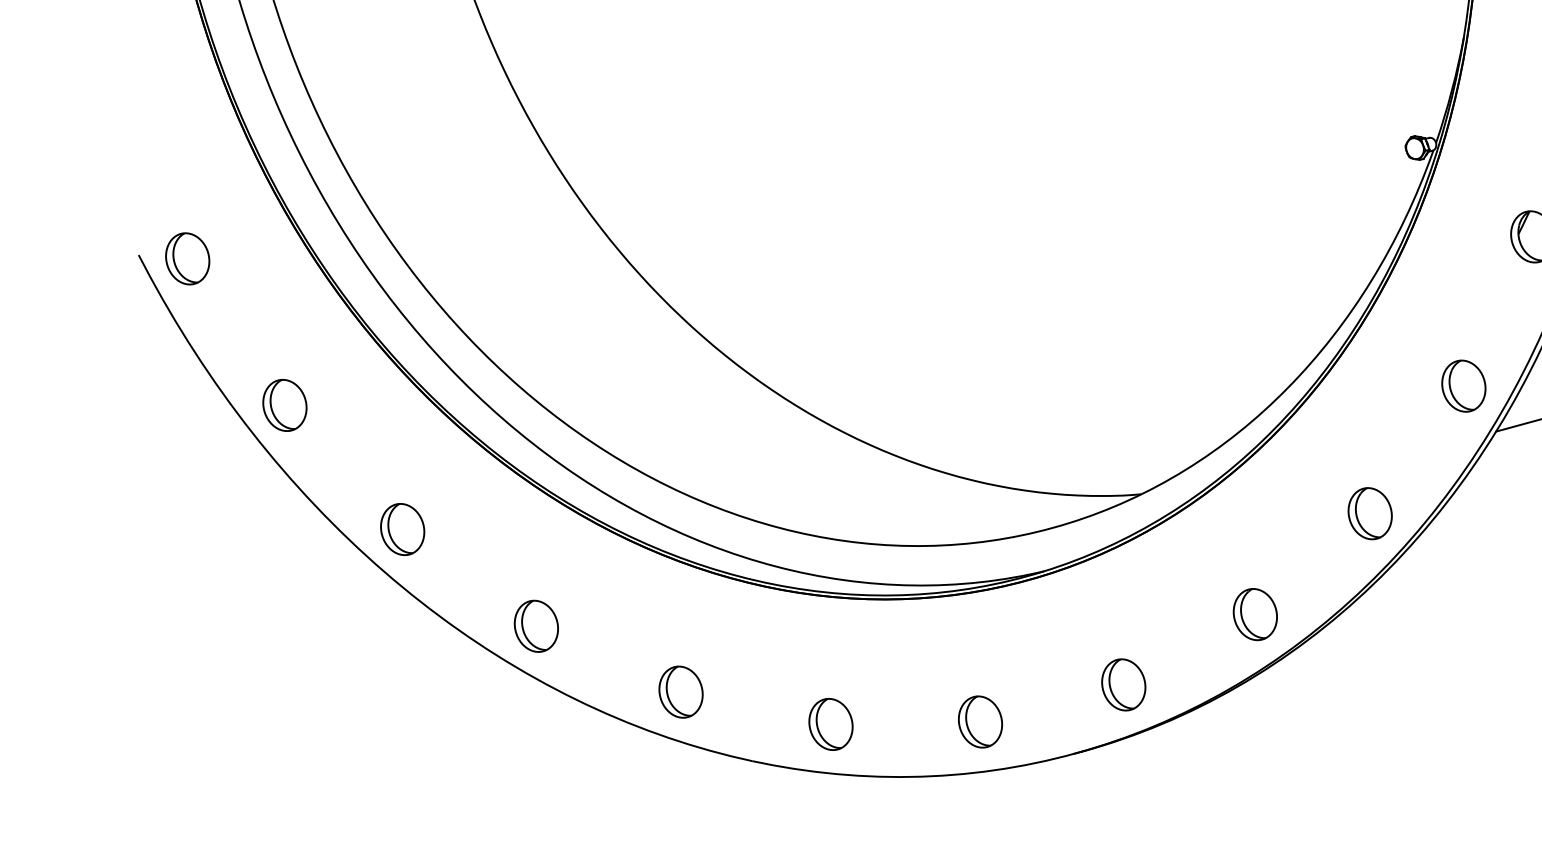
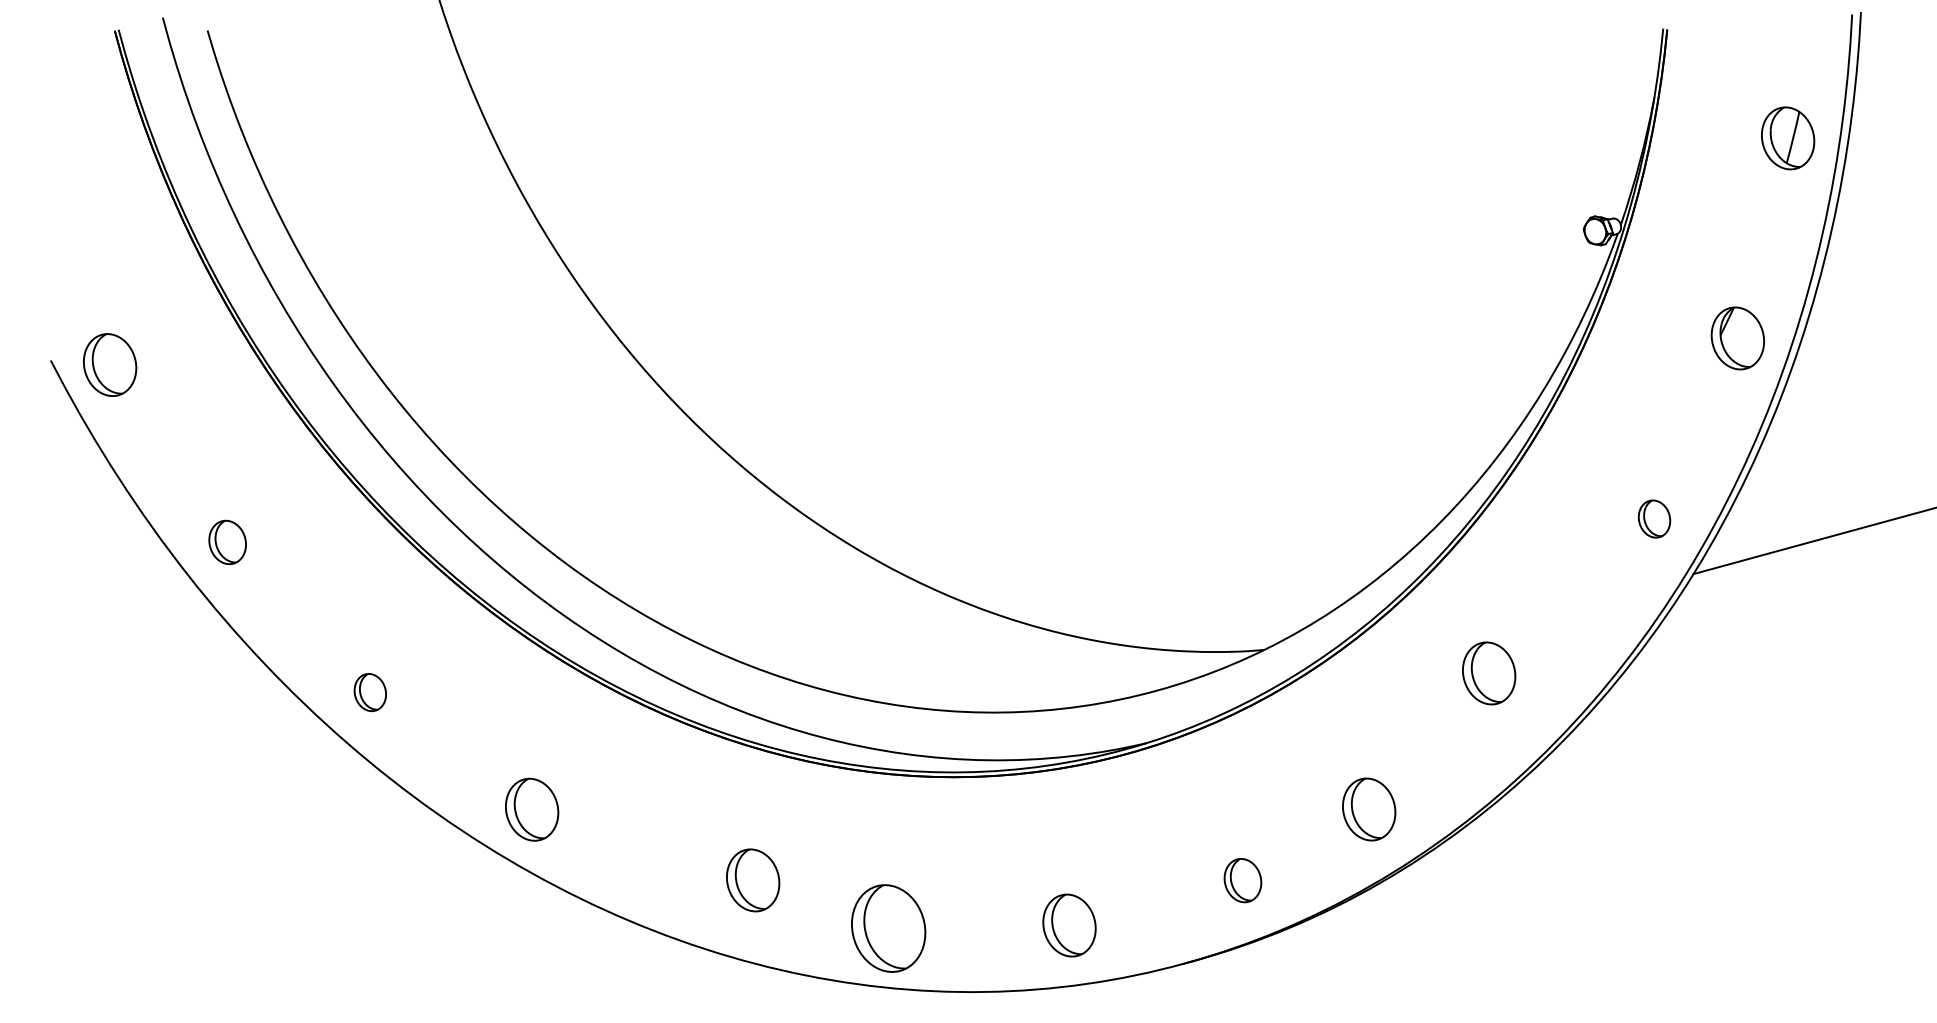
part: (1463, 385) -> (1654, 518), size x0.6
part: (284, 405) -> (227, 542), size x0.7
part: (1370, 513) -> (1489, 673), moved
part: (402, 529) -> (370, 692), size x0.6
part: (1255, 614) -> (1369, 809), moved
part: (1123, 684) -> (1242, 880), size x0.7
part: (681, 692) -> (753, 880), moved
part: (830, 724) -> (888, 928), size x1.4

